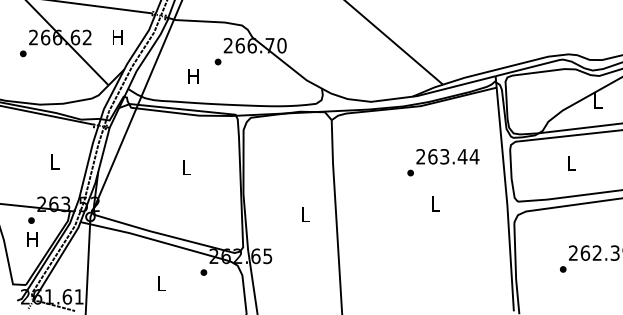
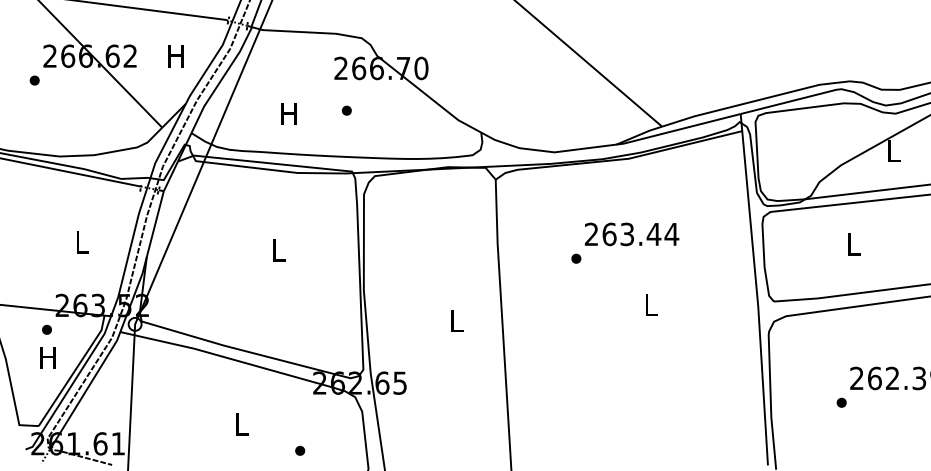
part: (217, 61) -> (345, 109), moved
text: (443, 162) -> (625, 242), moved
part: (203, 272) -> (299, 450), moved

